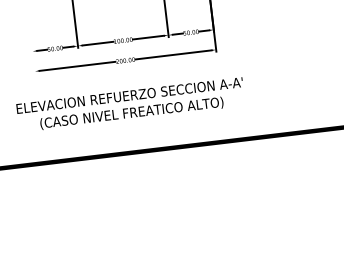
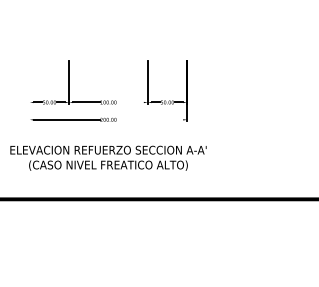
line: (147, 37) -> (129, 102), removed
line: (173, 54) -> (150, 119), removed

